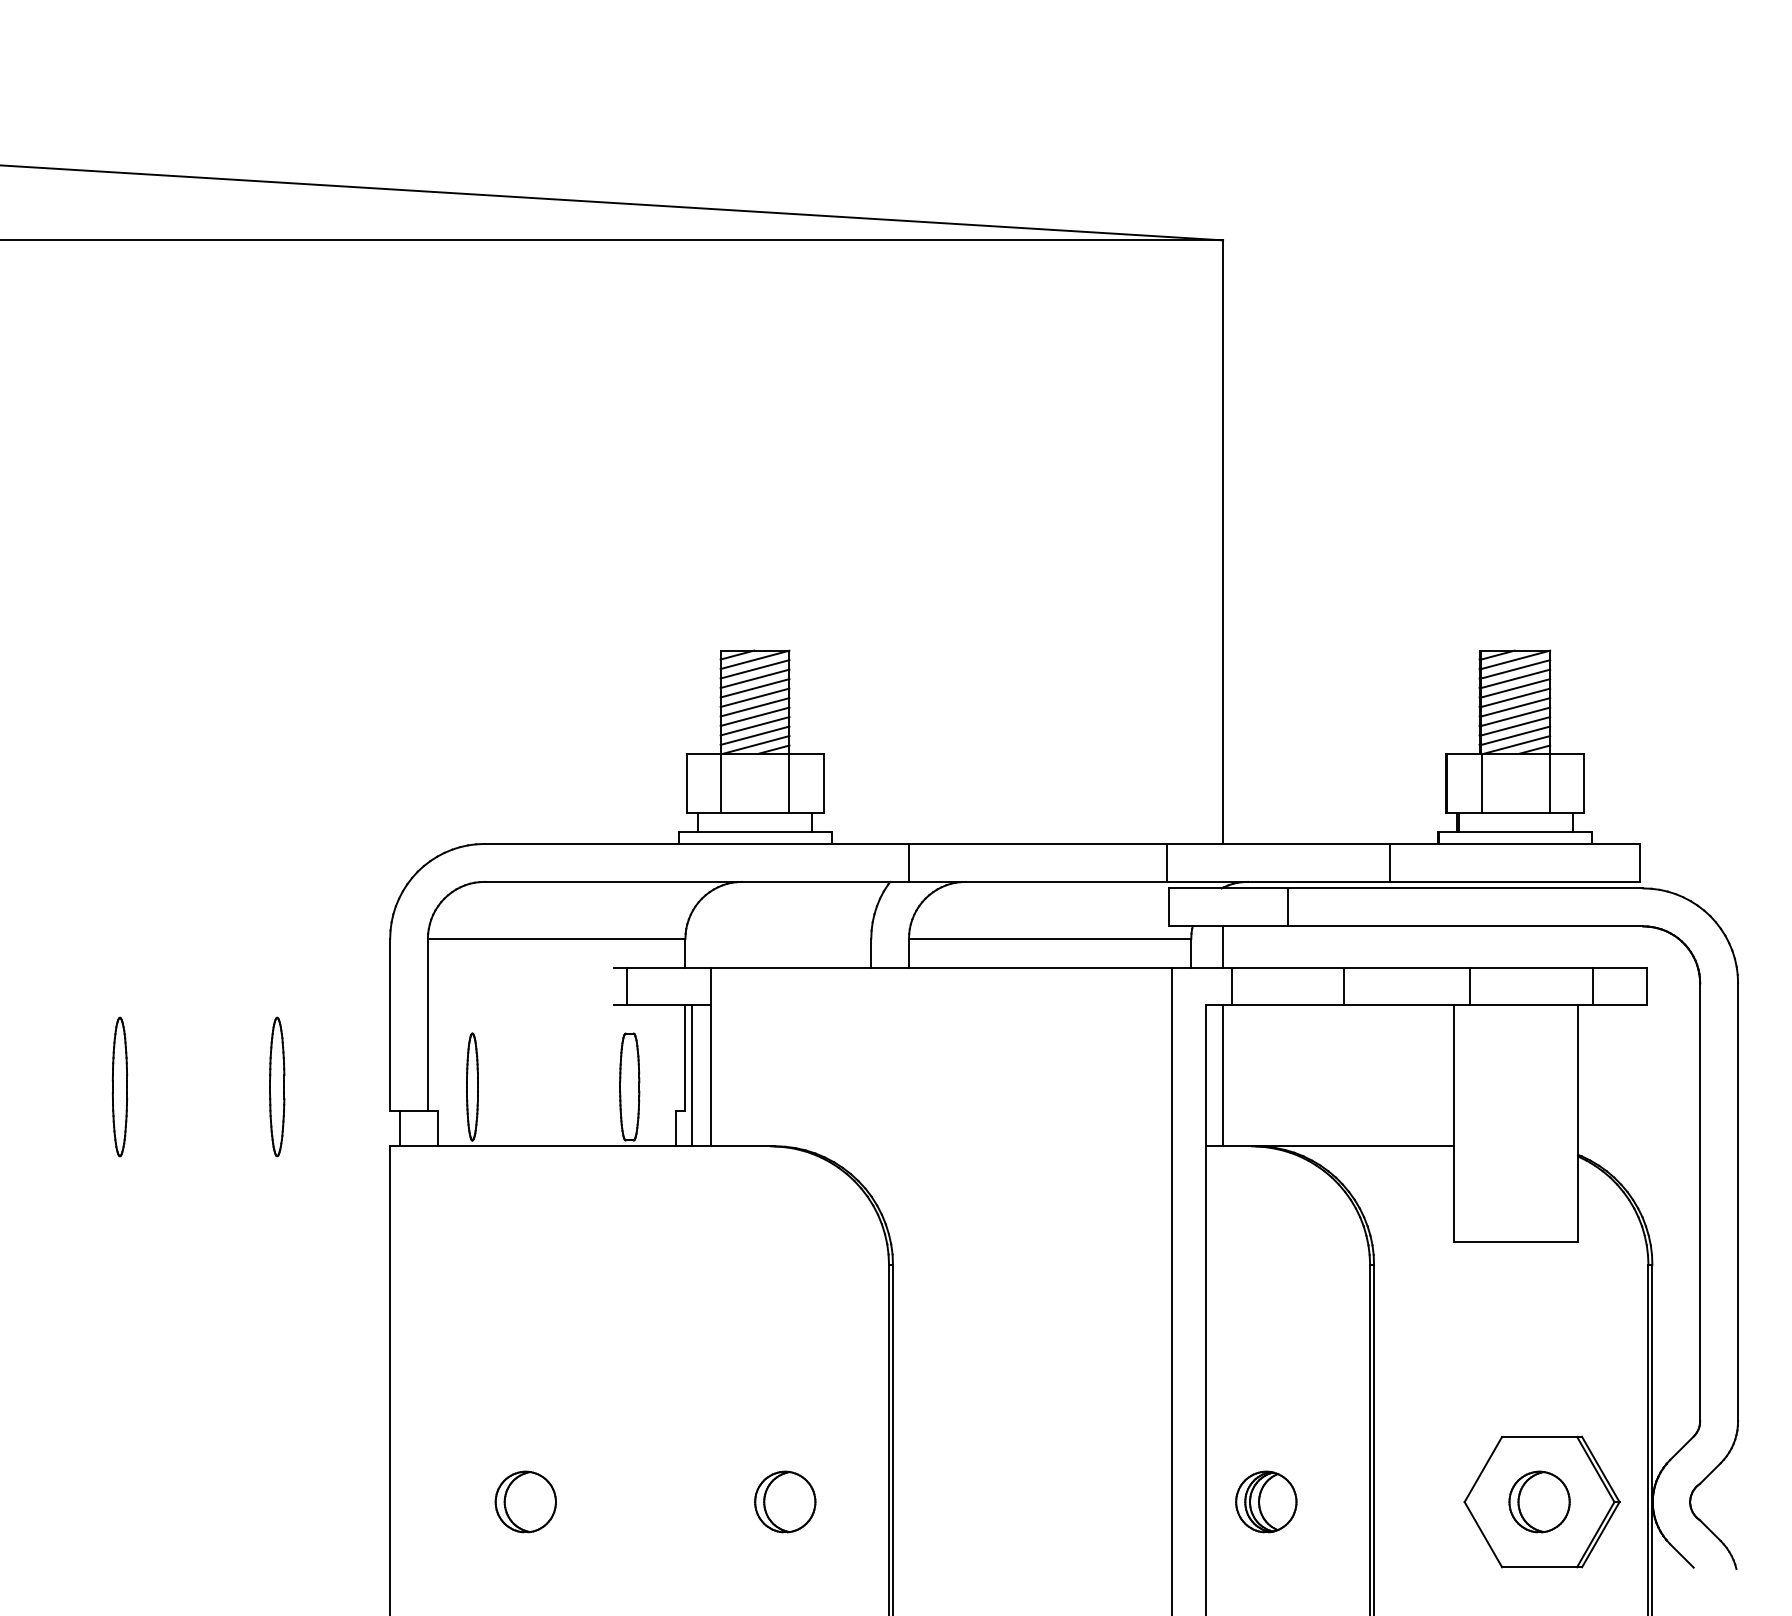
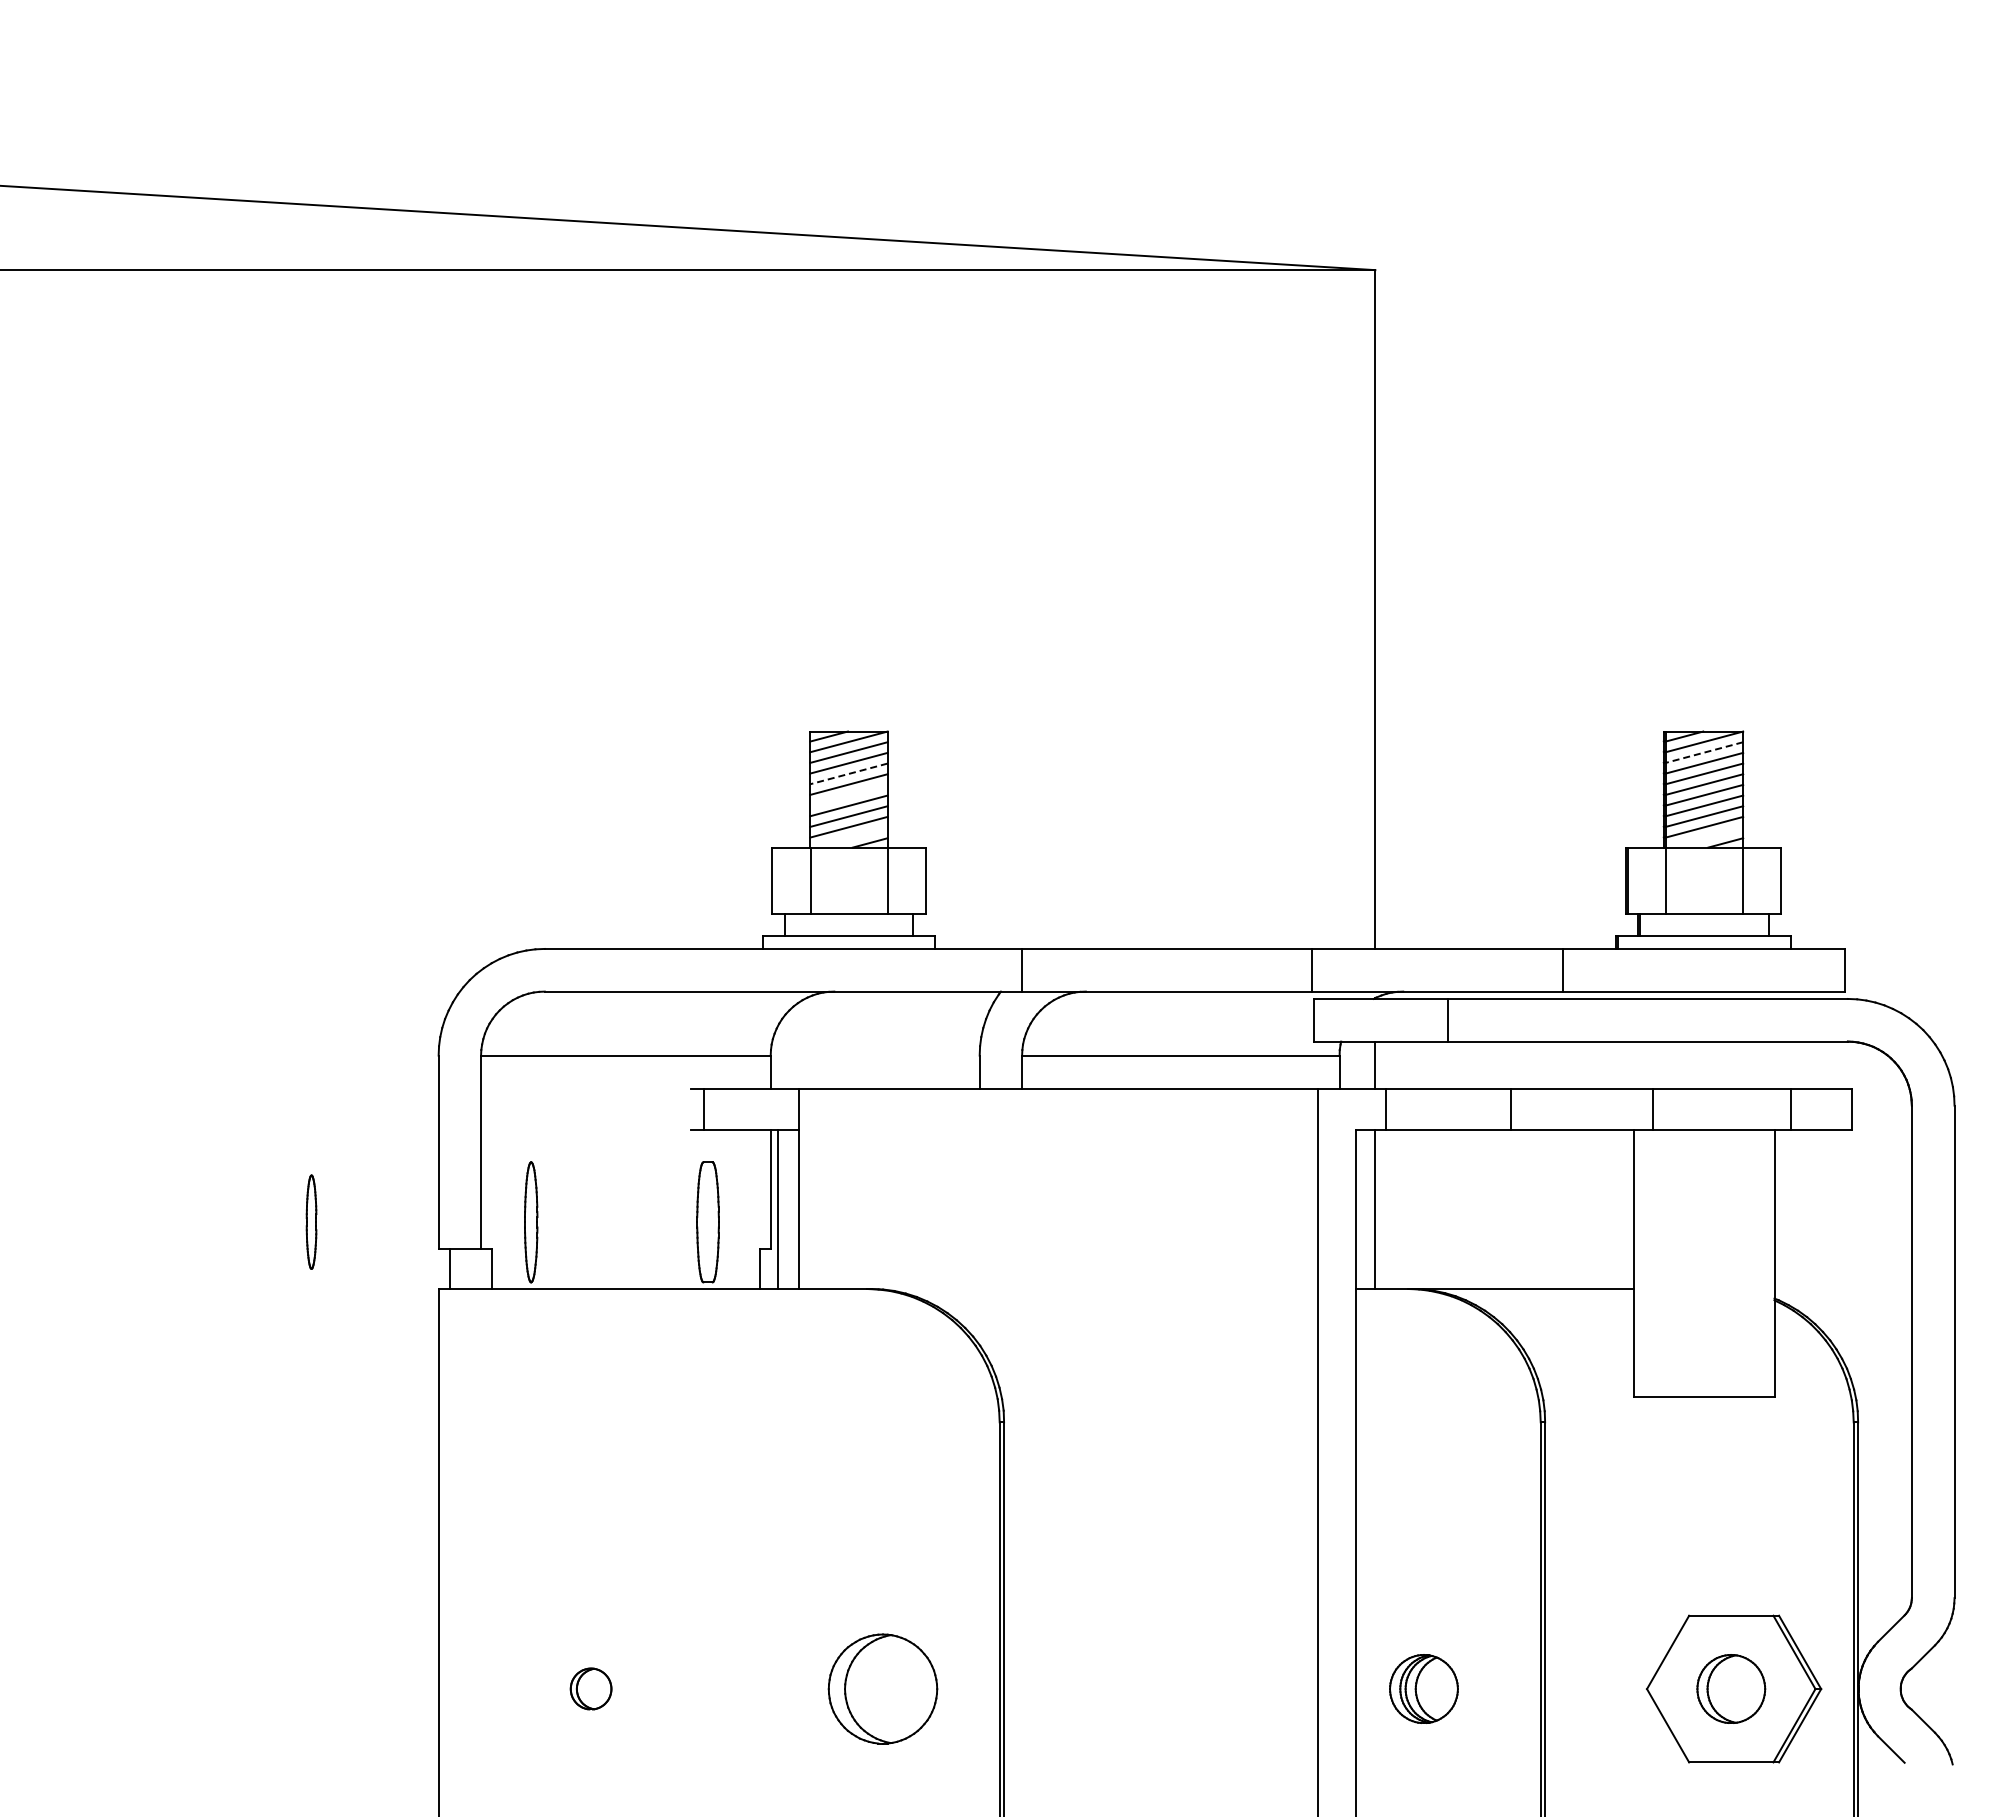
line: (1515, 669) -> (1704, 752), solid -> dashed
line: (754, 688) -> (848, 774), solid -> dashed
line: (754, 706) -> (848, 794), removed
line: (755, 744) -> (849, 837), removed
line: (1516, 744) -> (1705, 837), removed
part: (119, 1086) -> (134, 1221), removed
part: (277, 1086) -> (311, 1221), size x0.6
part: (525, 1501) -> (590, 1688), size x0.6
part: (784, 1501) -> (882, 1688), size x1.6

